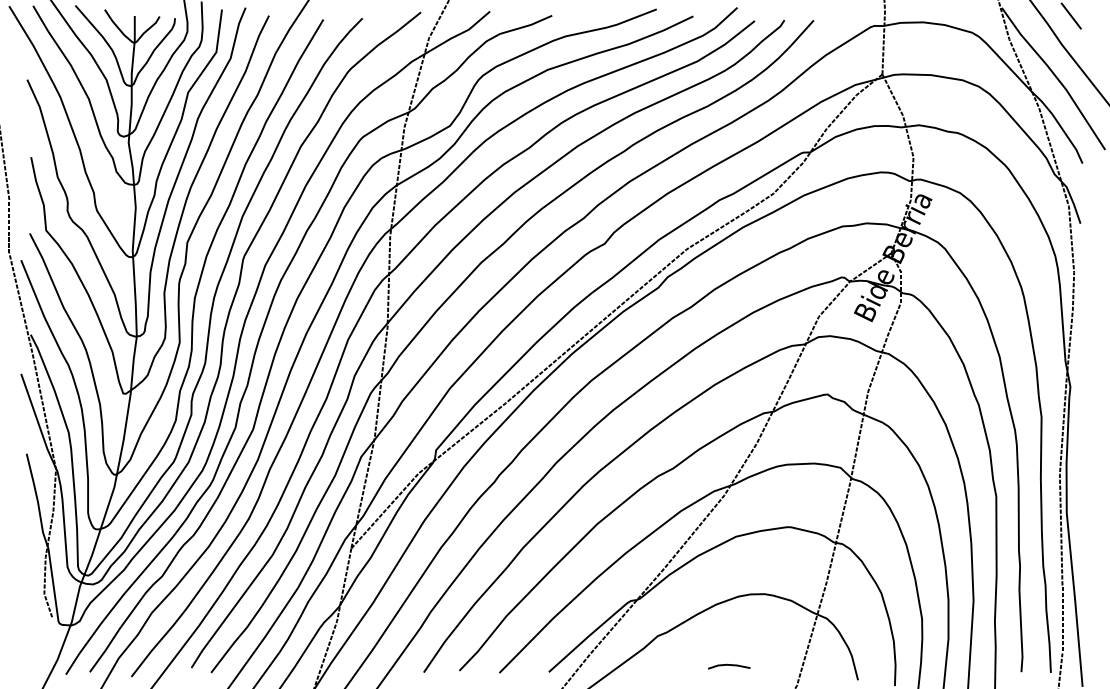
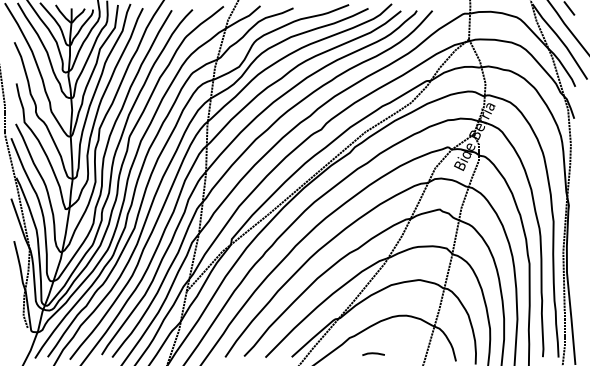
line: (729, 665) -> (373, 353), moved

